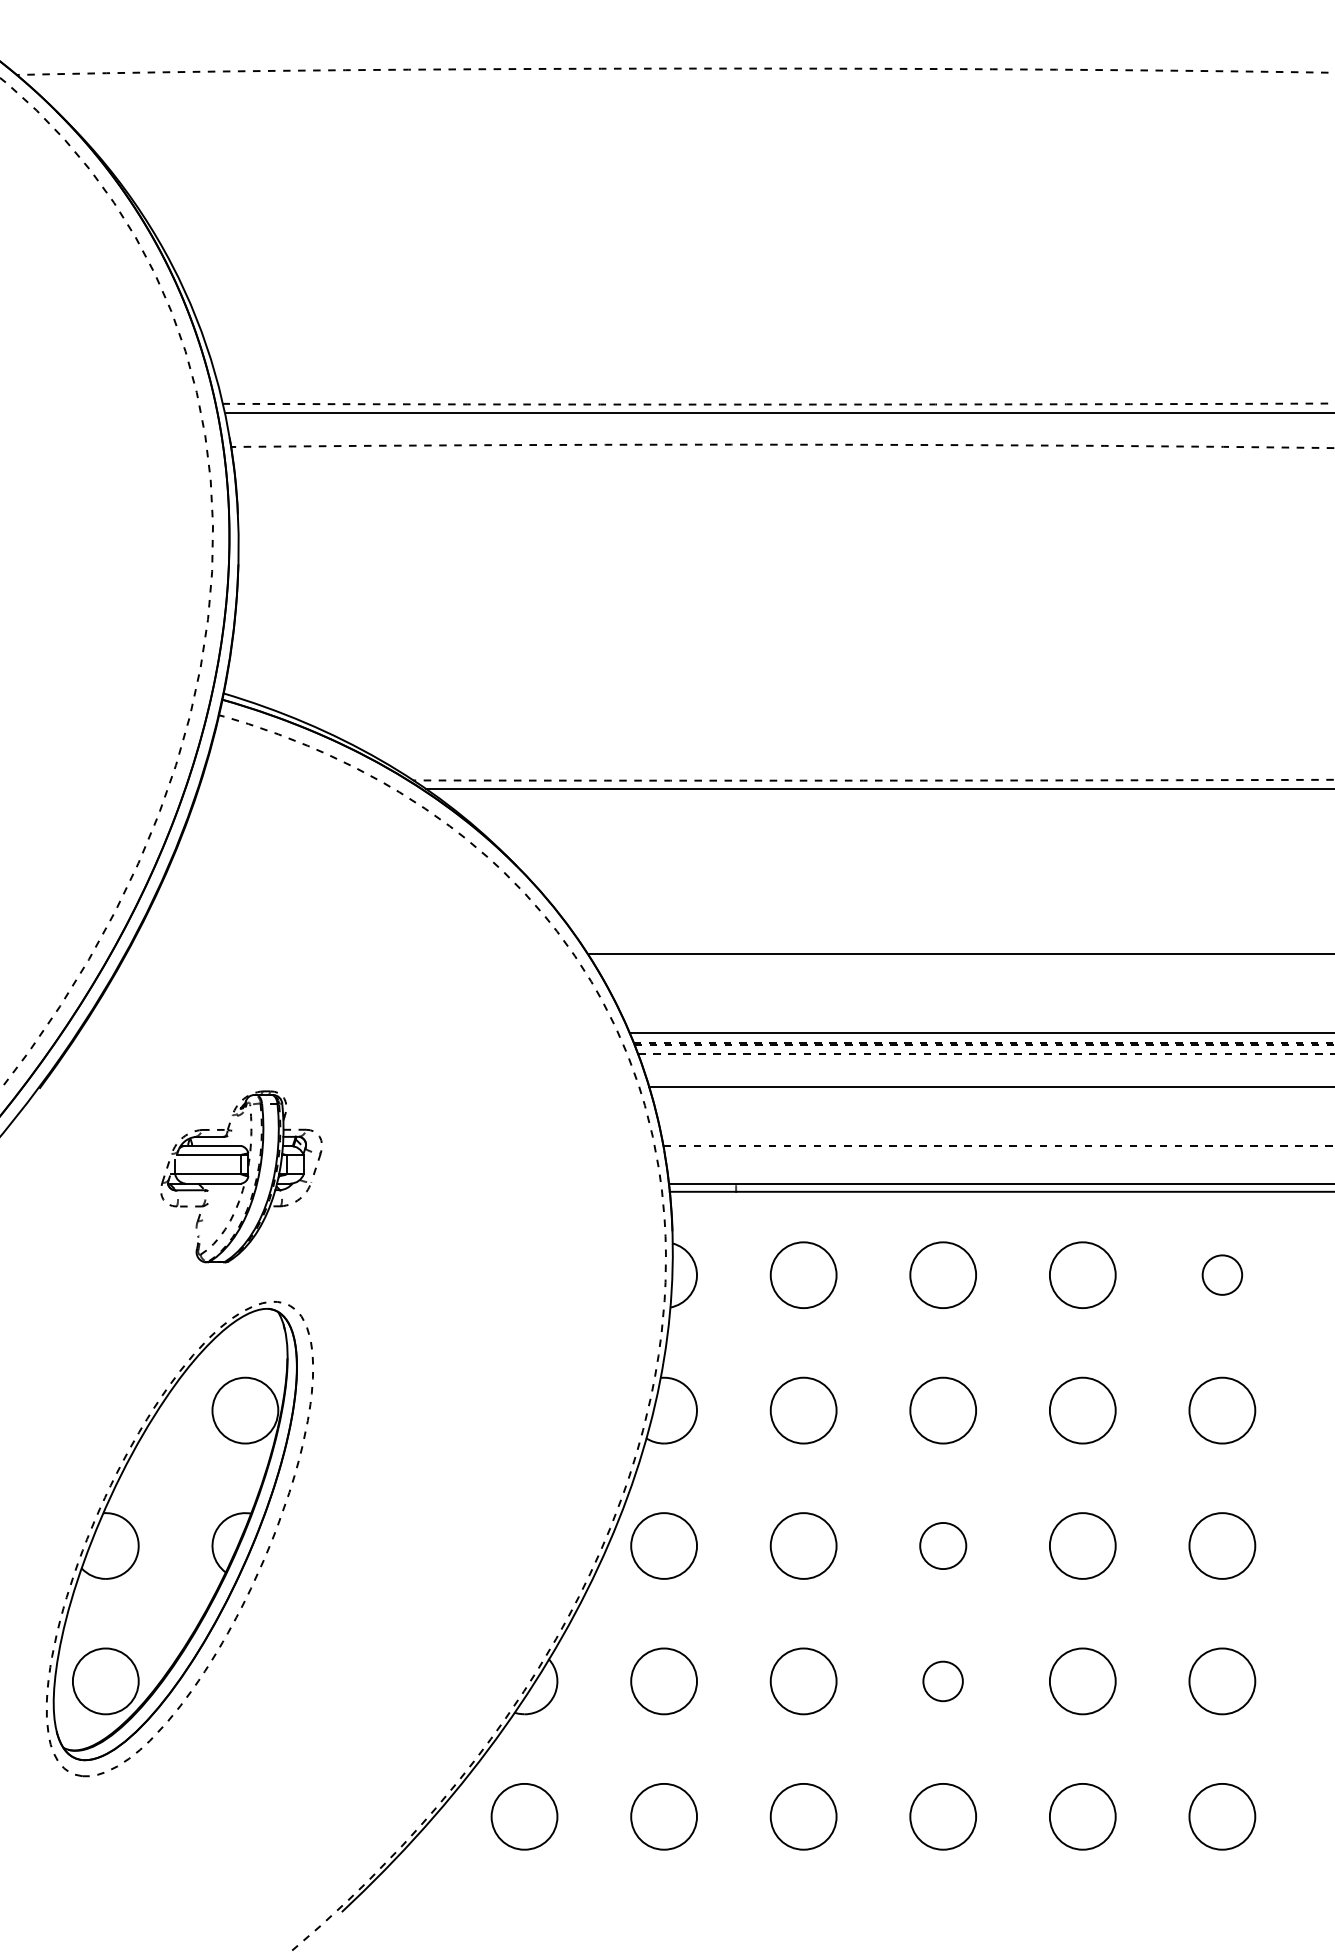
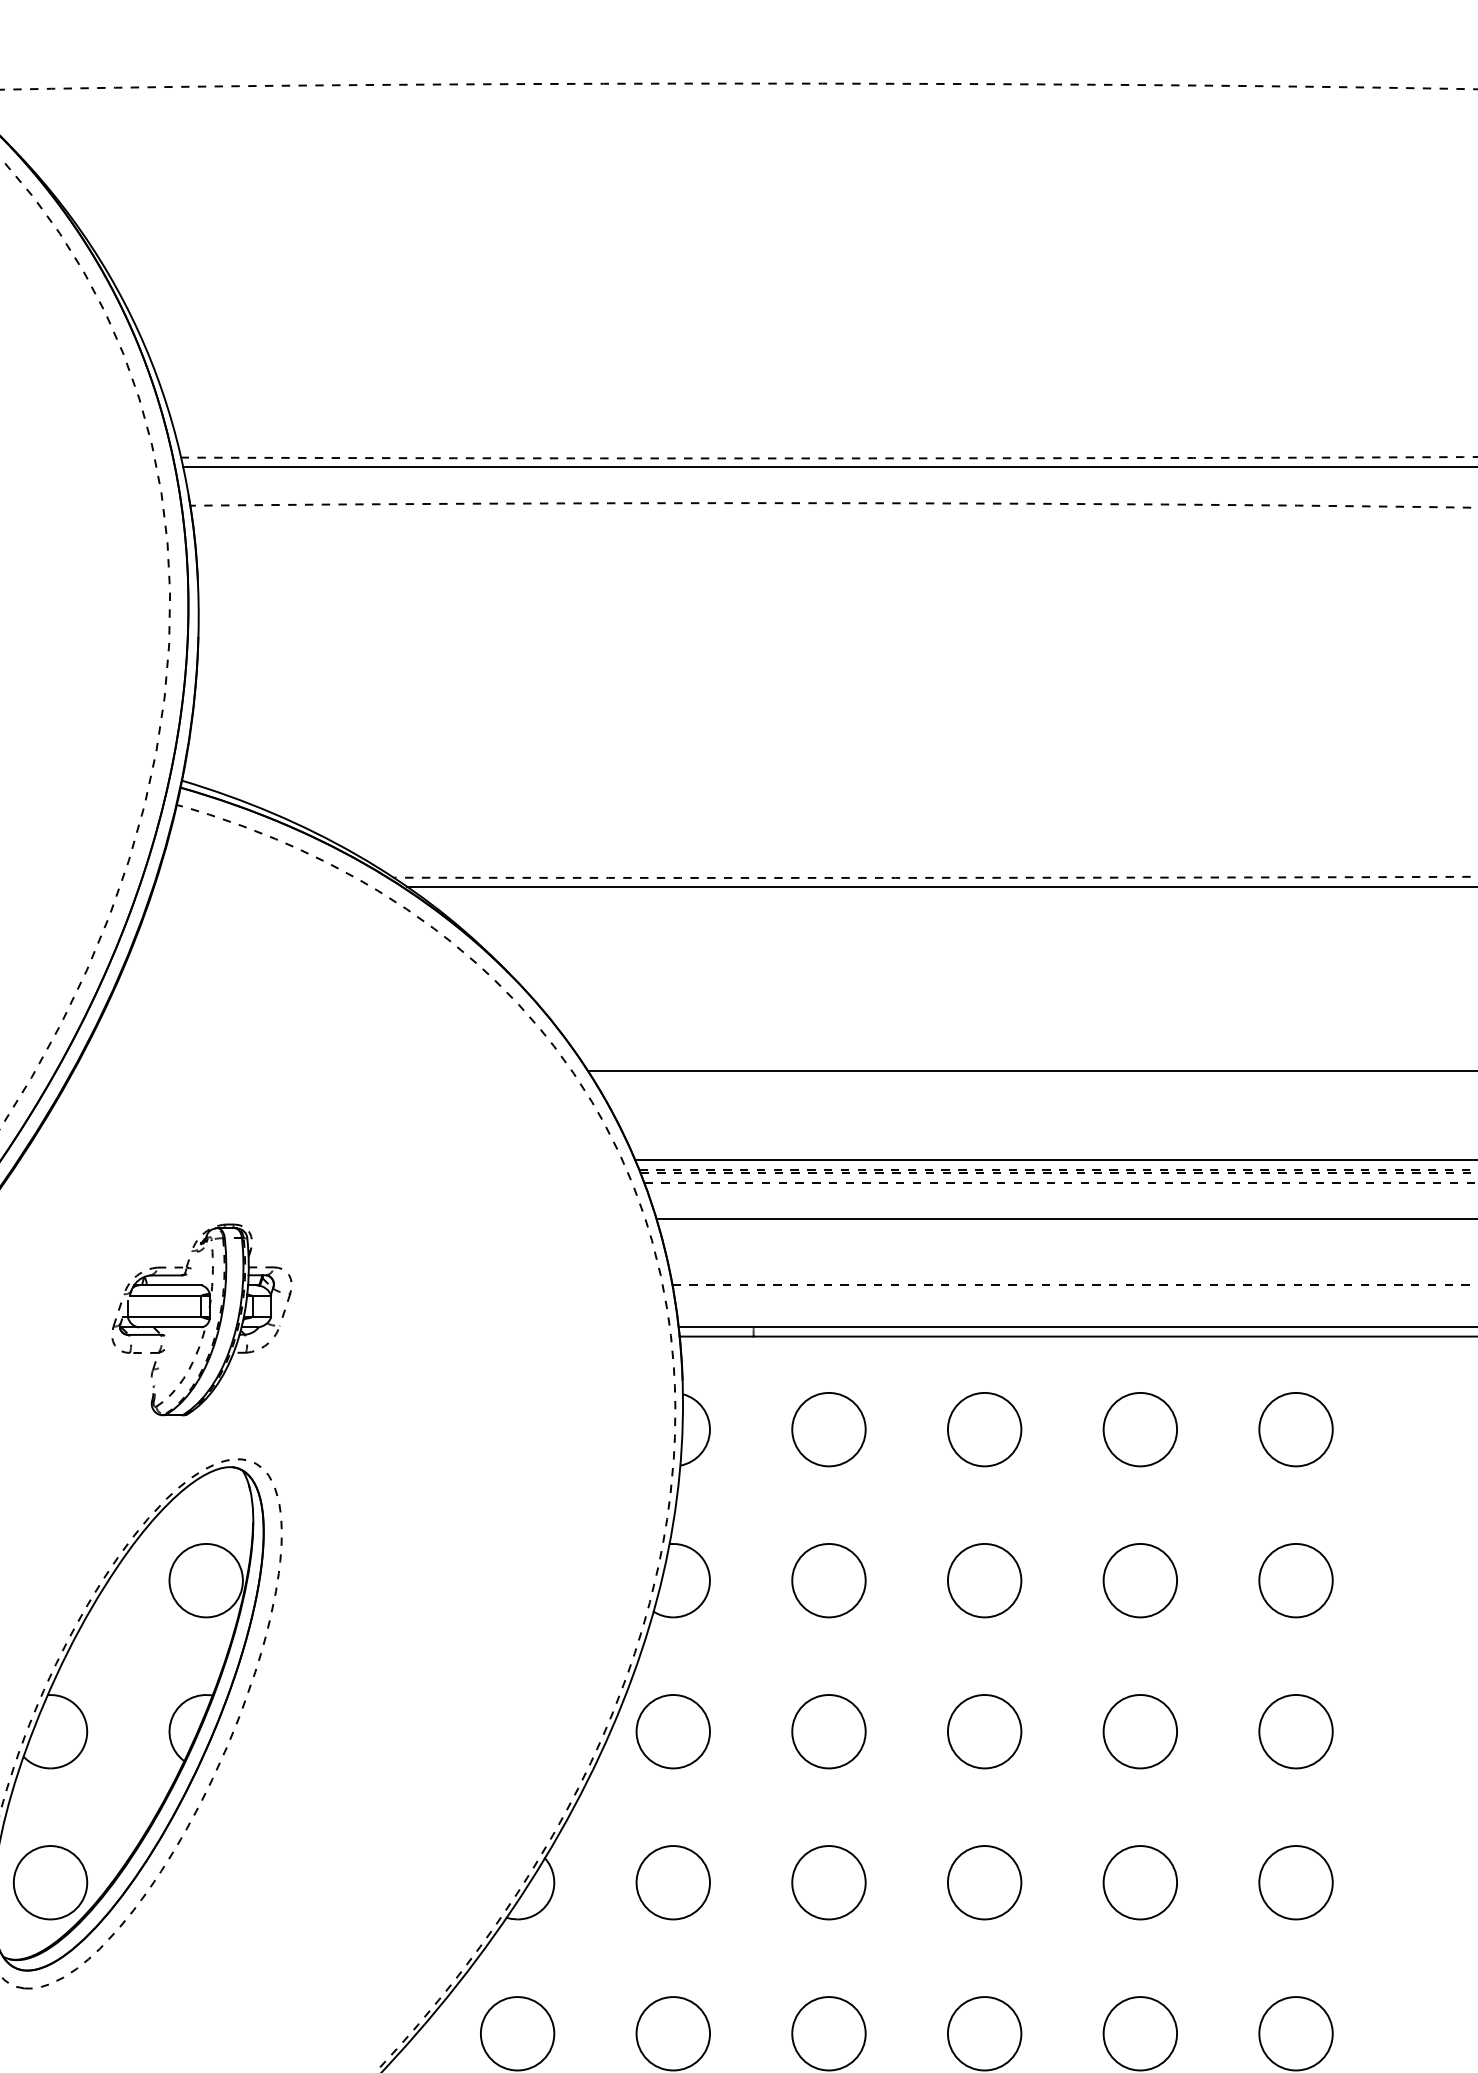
circle: (1222, 1274) -> (1296, 1428), size x1.67
circle: (943, 1545) -> (984, 1731), size x1.43
circle: (942, 1681) -> (983, 1882), size x1.67

